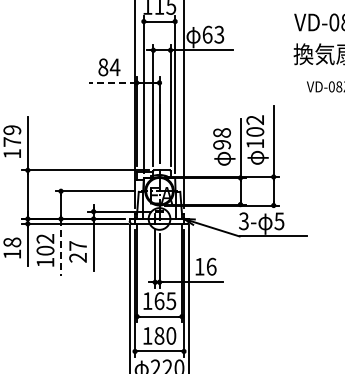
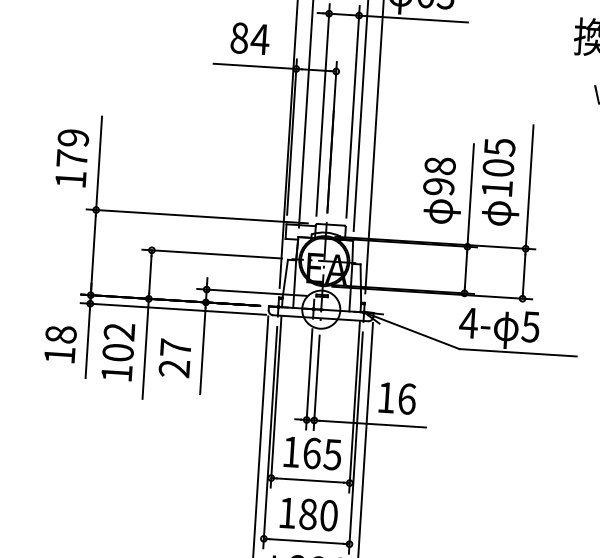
line: (113, 82) -> (255, 65), dashed -> solid
text: (255, 120) -> (500, 147), 102 -> 105
text: (243, 221) -> (467, 323), 3- -> 4-
line: (61, 247) -> (146, 348), dashed -> solid

